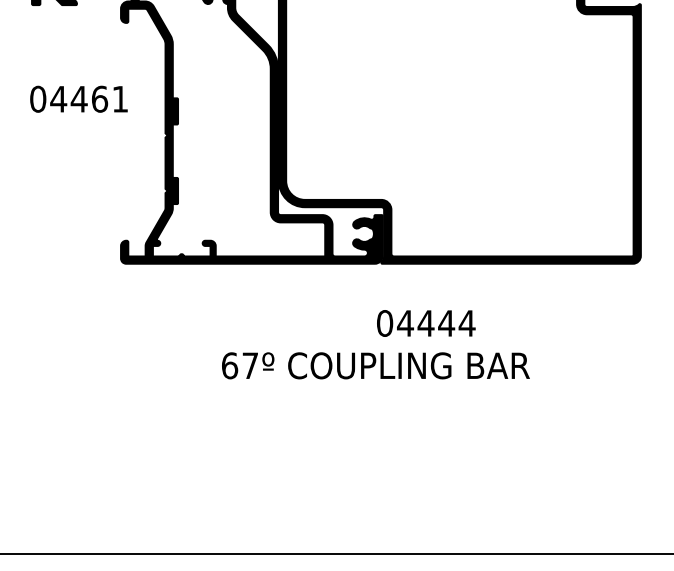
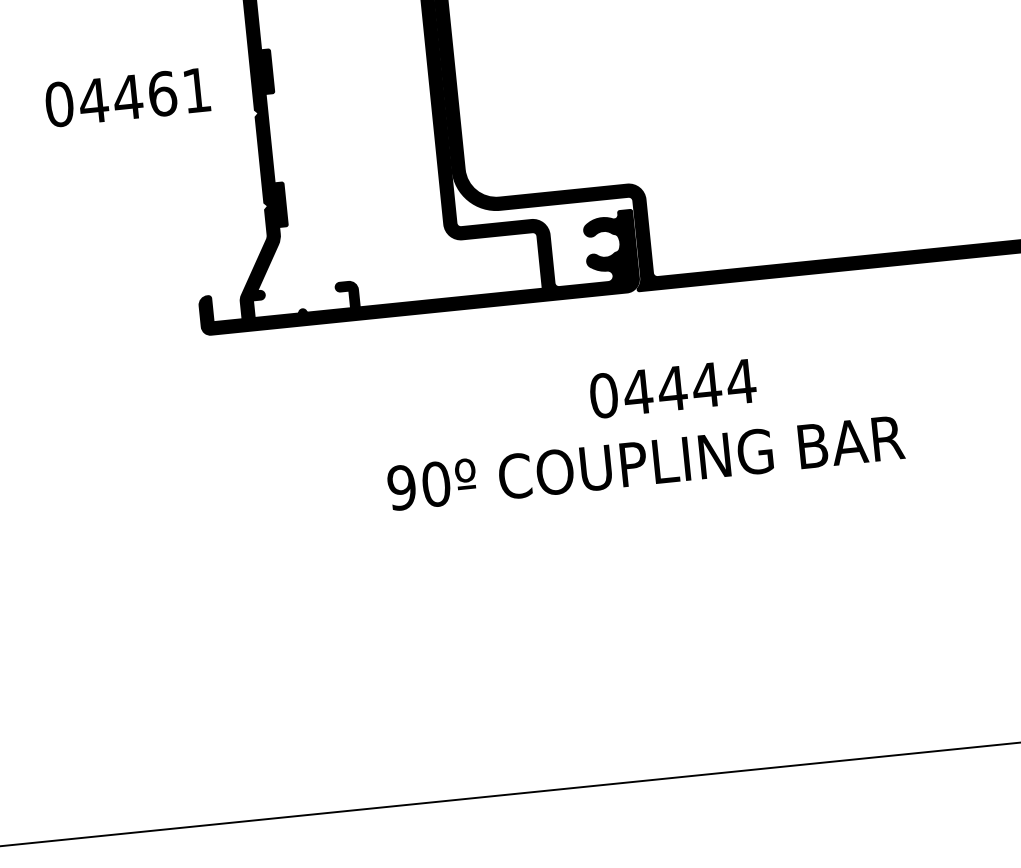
text: (78, 98) -> (126, 96), moved
text: (426, 323) -> (673, 388), moved
text: (239, 365) -> (417, 485), 67º -> 90º

